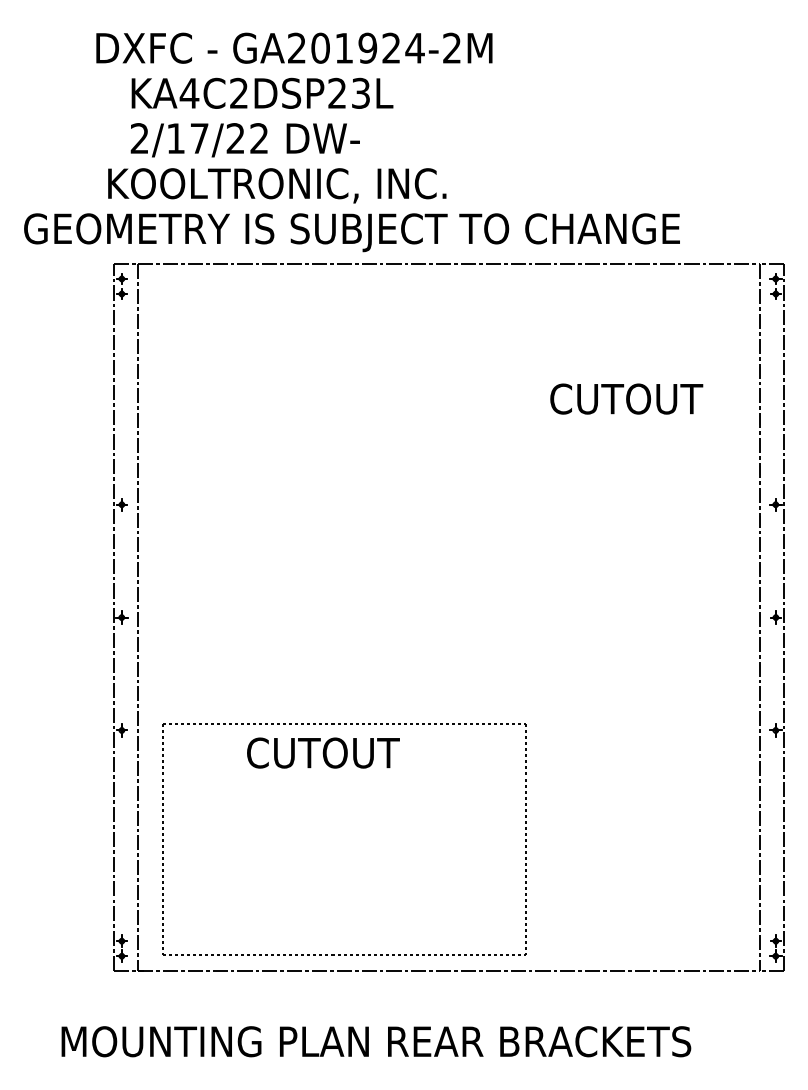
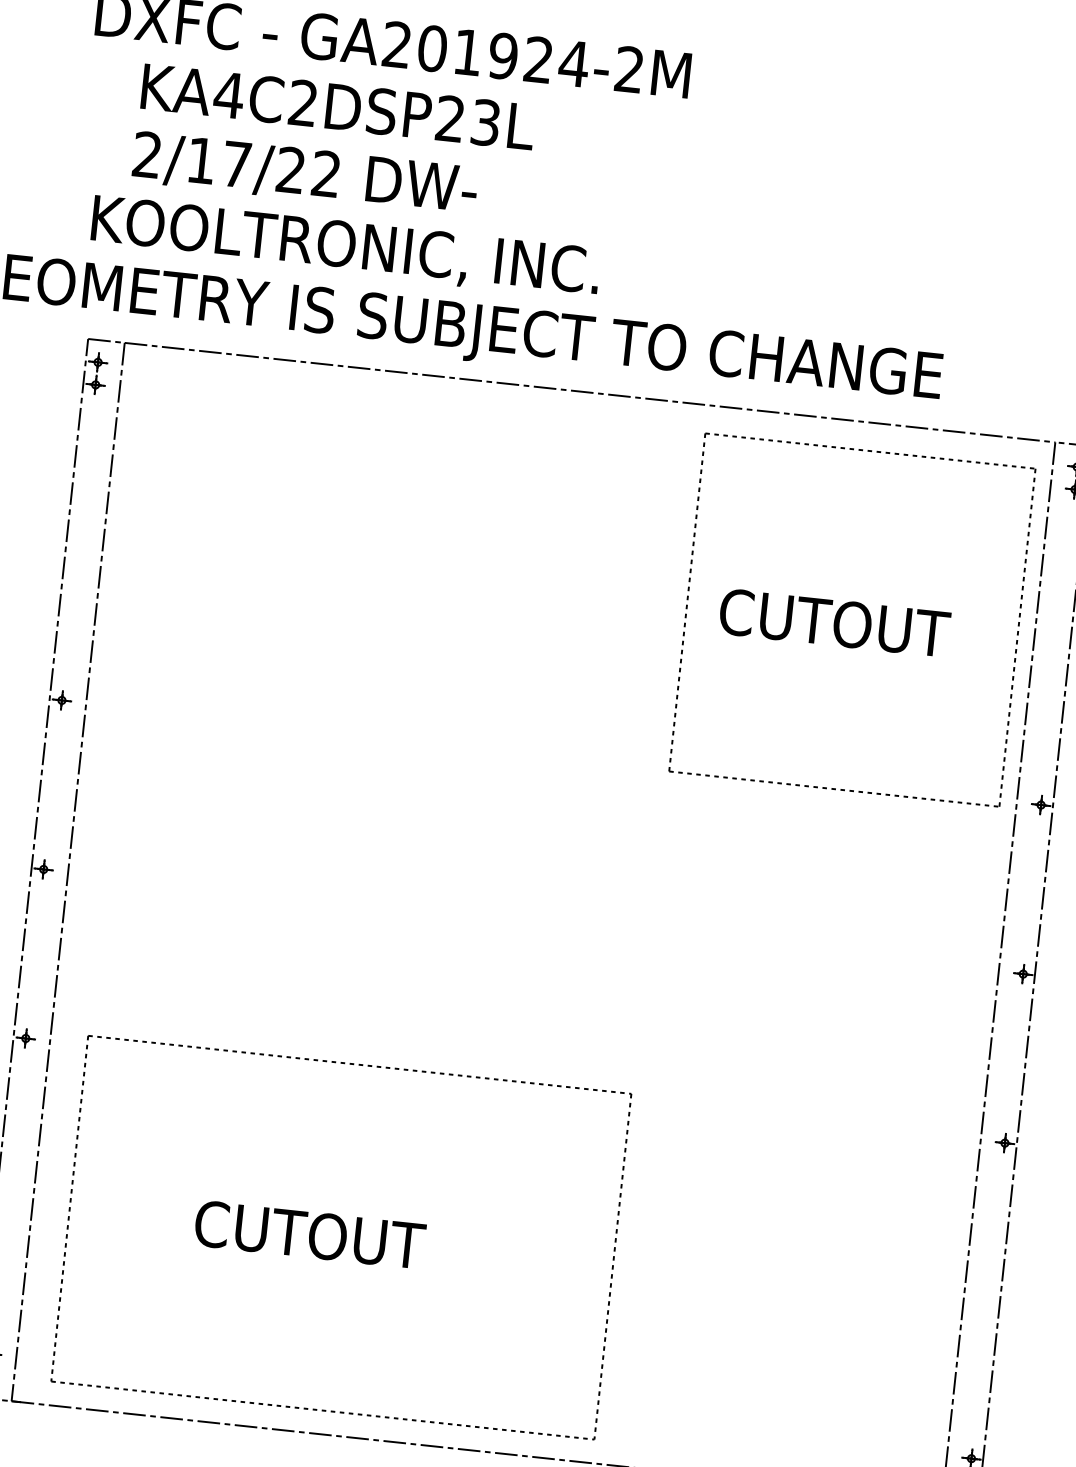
part: (528, 393) -> (688, 598), added
text: (323, 752) -> (310, 1233), moved

